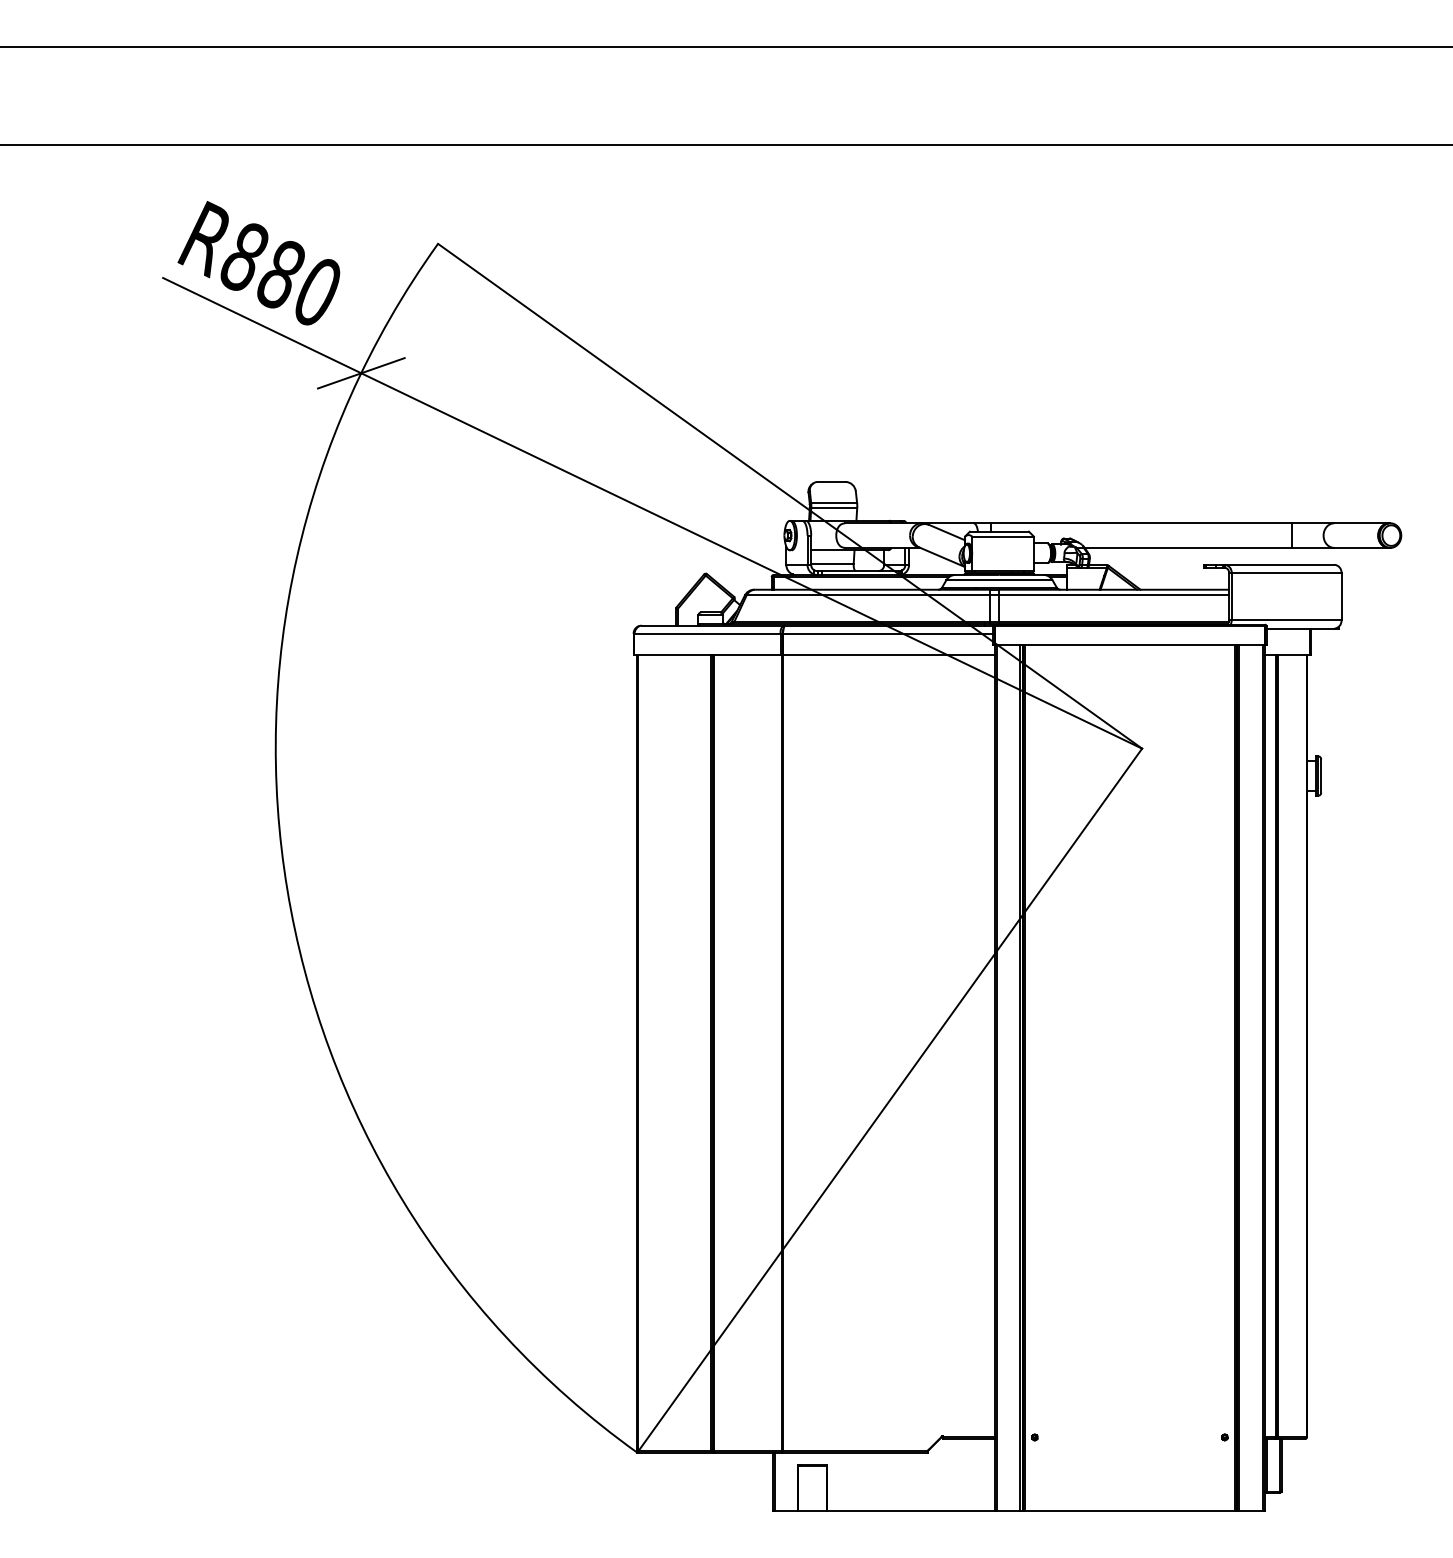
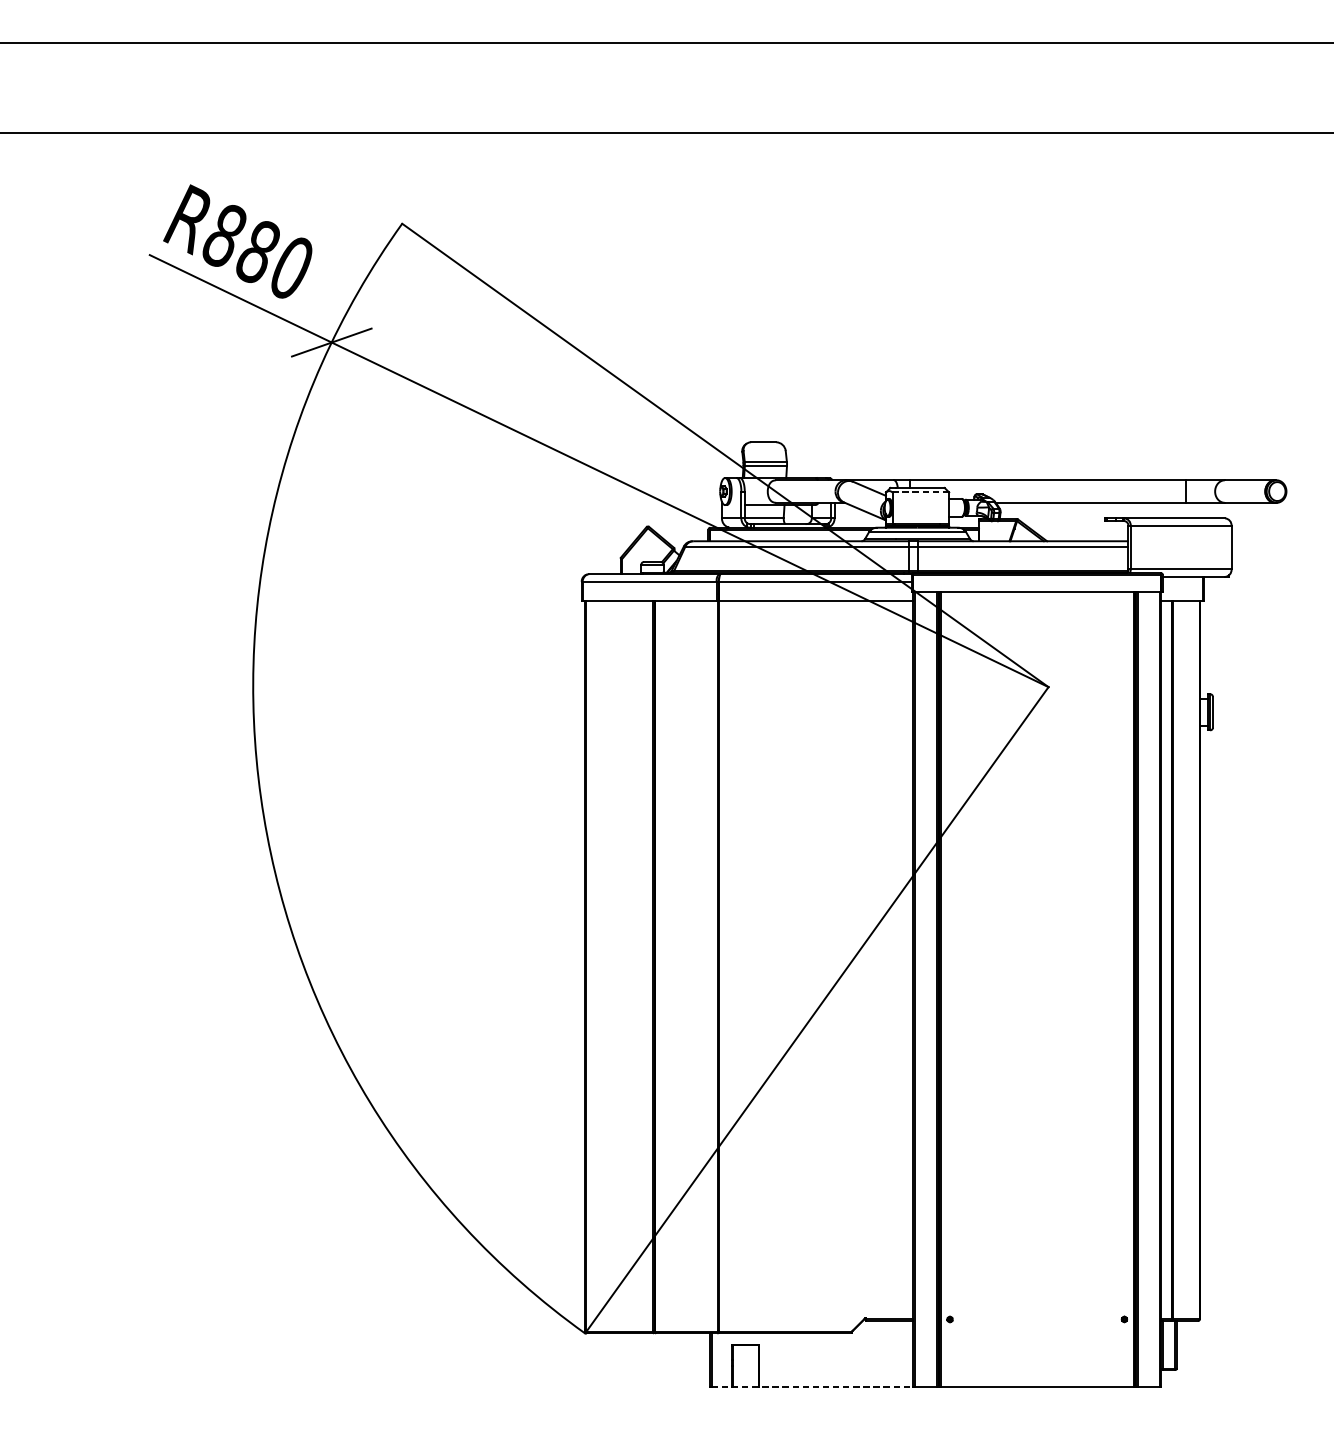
line: (1003, 536) -> (921, 492), solid -> dashed
line: (884, 1511) -> (812, 1387), solid -> dashed

